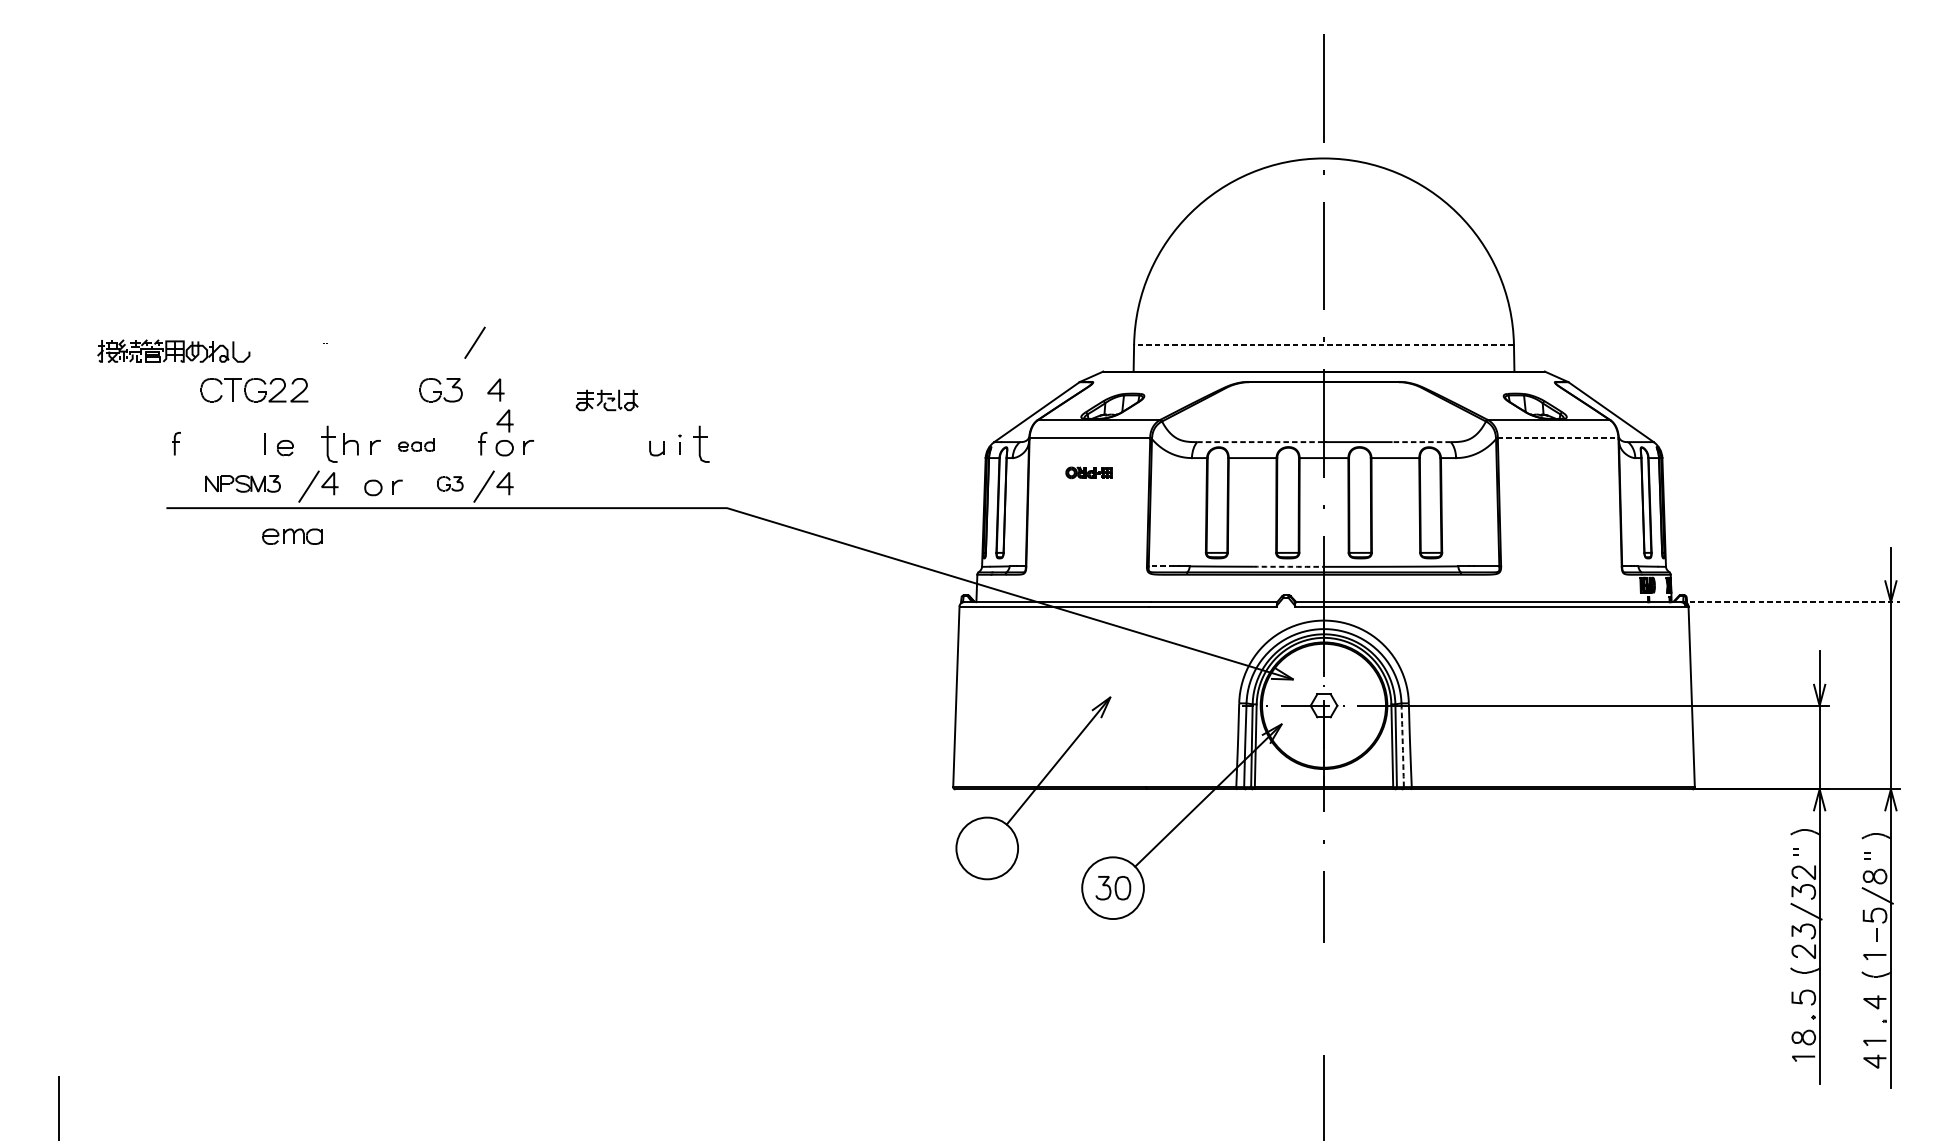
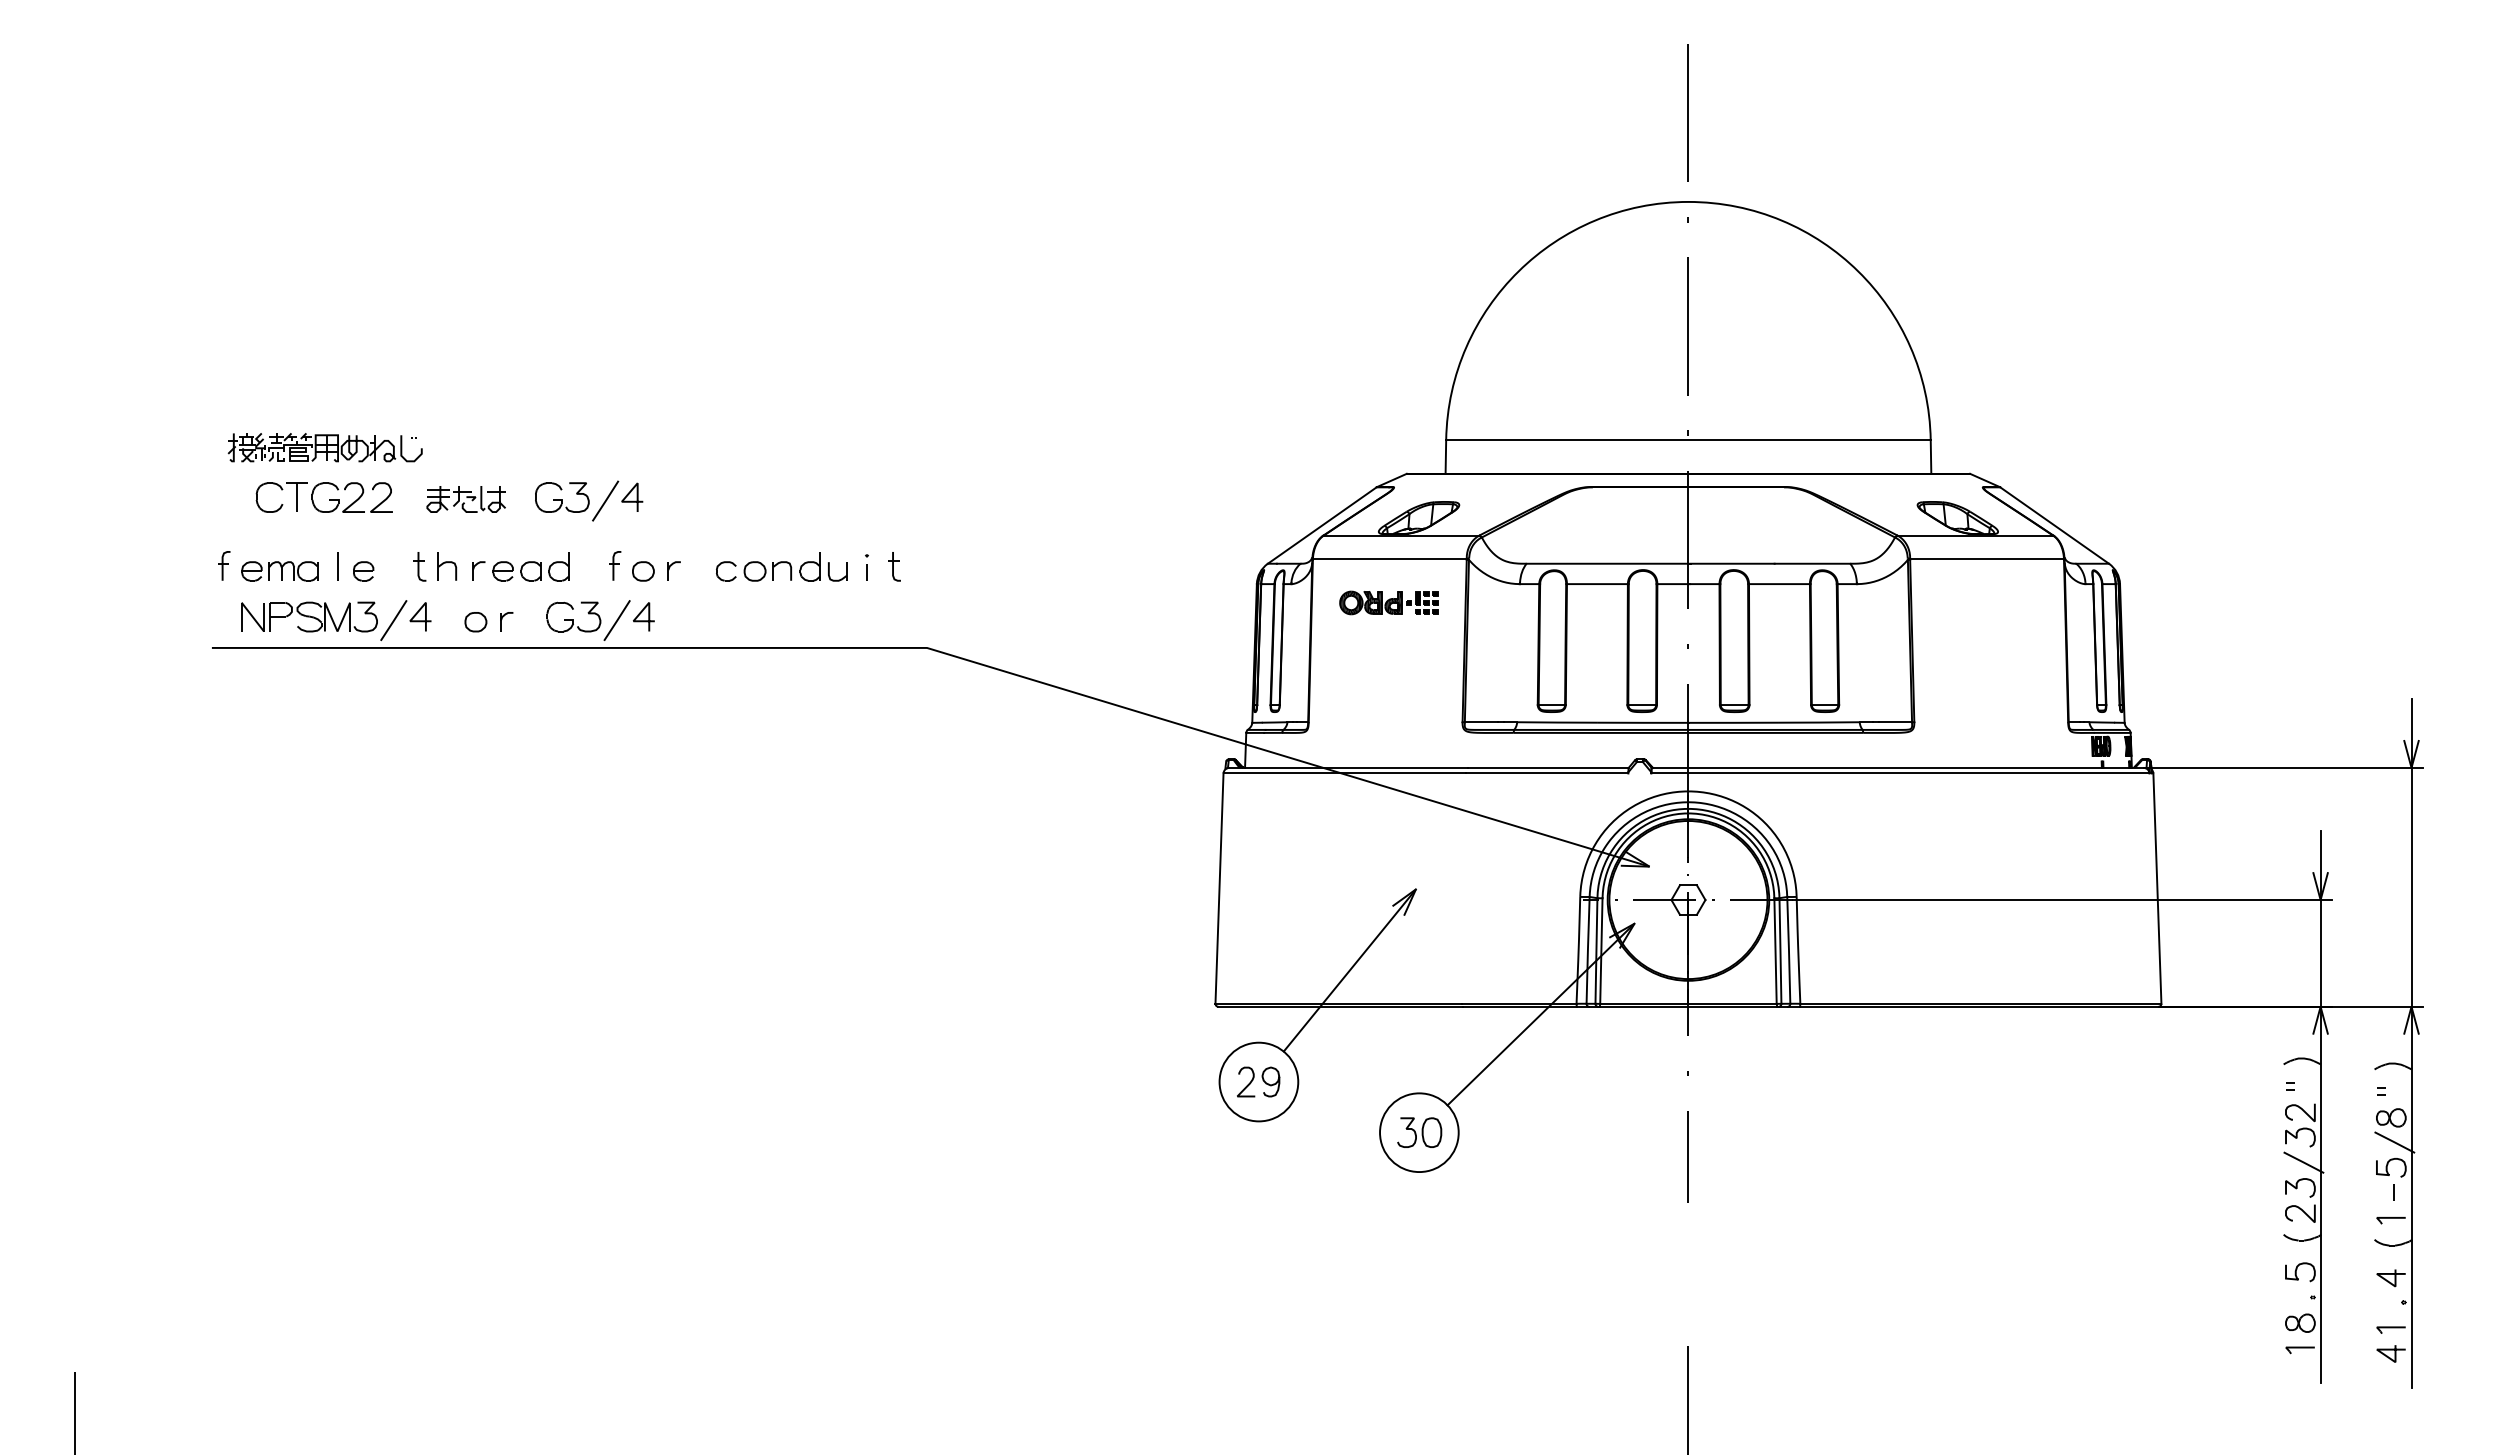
line: (474, 342) -> (605, 500), moved
line: (1323, 345) -> (1687, 440), dashed -> solid
part: (173, 350) -> (324, 447), moved
part: (606, 400) -> (465, 499), moved
line: (503, 418) -> (641, 533), removed
line: (1558, 438) -> (1987, 558), dashed -> solid
line: (1260, 441) -> (1607, 563), dashed -> solid
line: (1421, 441) -> (1812, 563), dashed -> solid
part: (329, 444) -> (419, 566), size x0.62
part: (416, 444) -> (530, 566), size x1.67
part: (602, 444) -> (768, 566), added
part: (701, 444) -> (894, 566), size x0.62
part: (1088, 472) -> (1388, 602), size x1.67
part: (242, 483) -> (309, 616), size x1.43
part: (449, 483) -> (573, 616), size x1.67
part: (292, 536) -> (279, 571), moved
line: (1160, 566) -> (1480, 722), dashed -> solid
arc: (1288, 566) -> (1643, 722), dashed -> solid
line: (1790, 601) -> (2283, 767), dashed -> solid
arc: (1402, 745) -> (1788, 950), dashed -> solid
part: (986, 848) -> (1258, 1081), added

